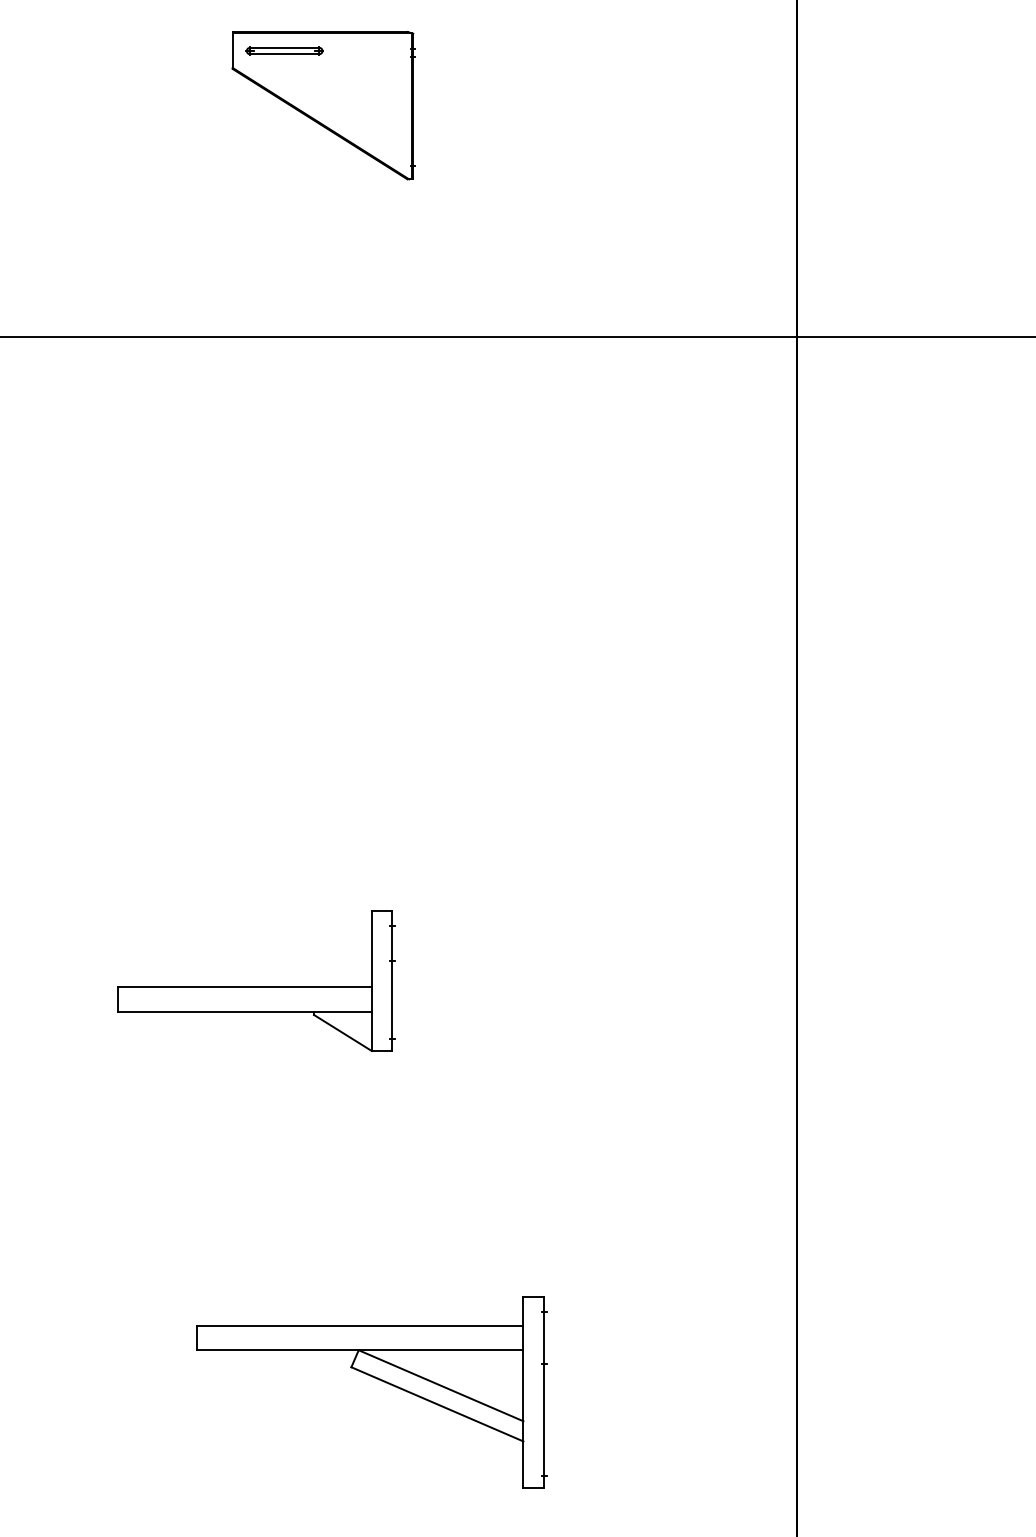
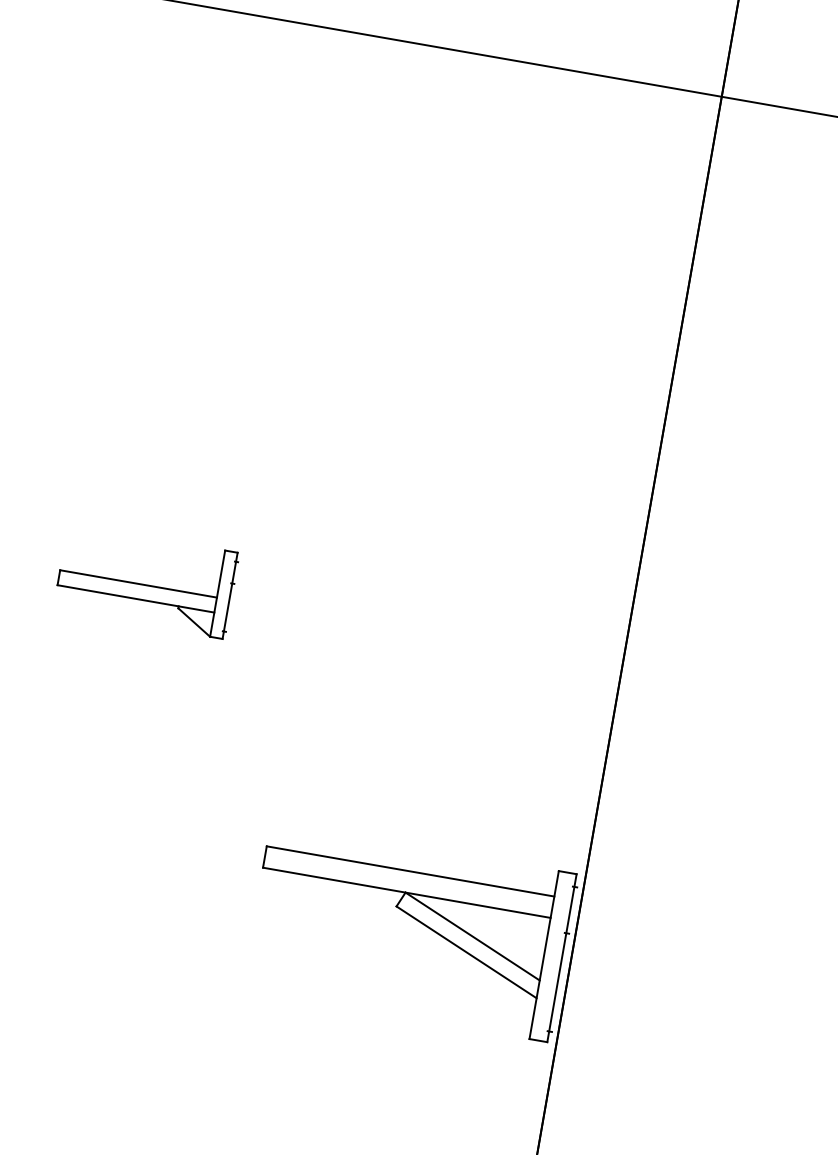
part: (256, 980) -> (146, 580), size x0.7
part: (376, 1379) -> (416, 921), moved

